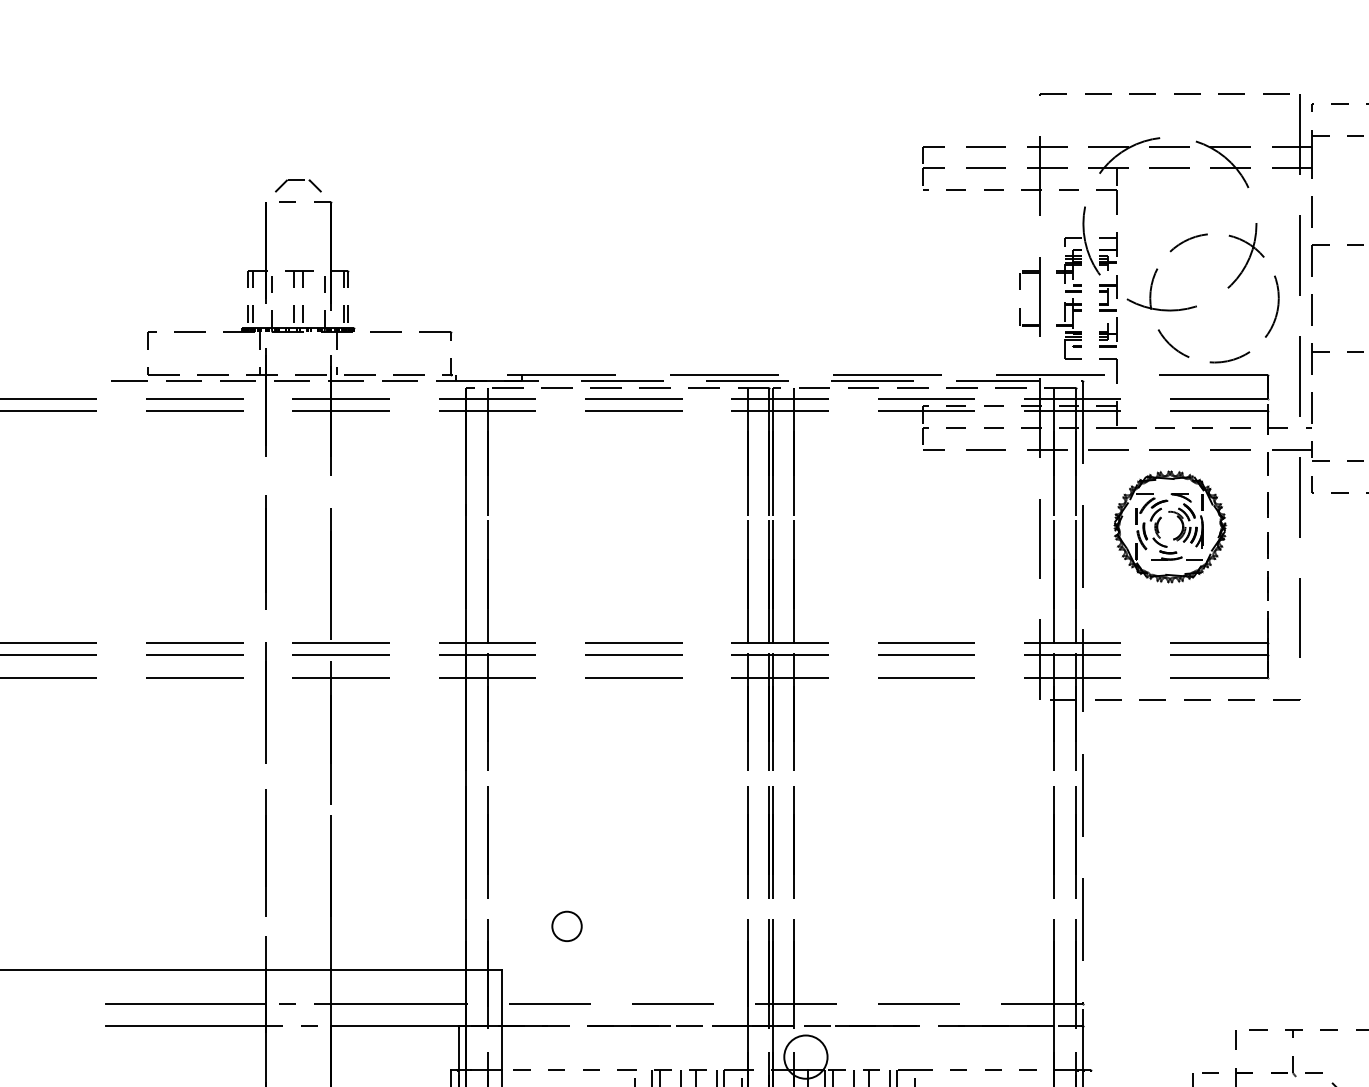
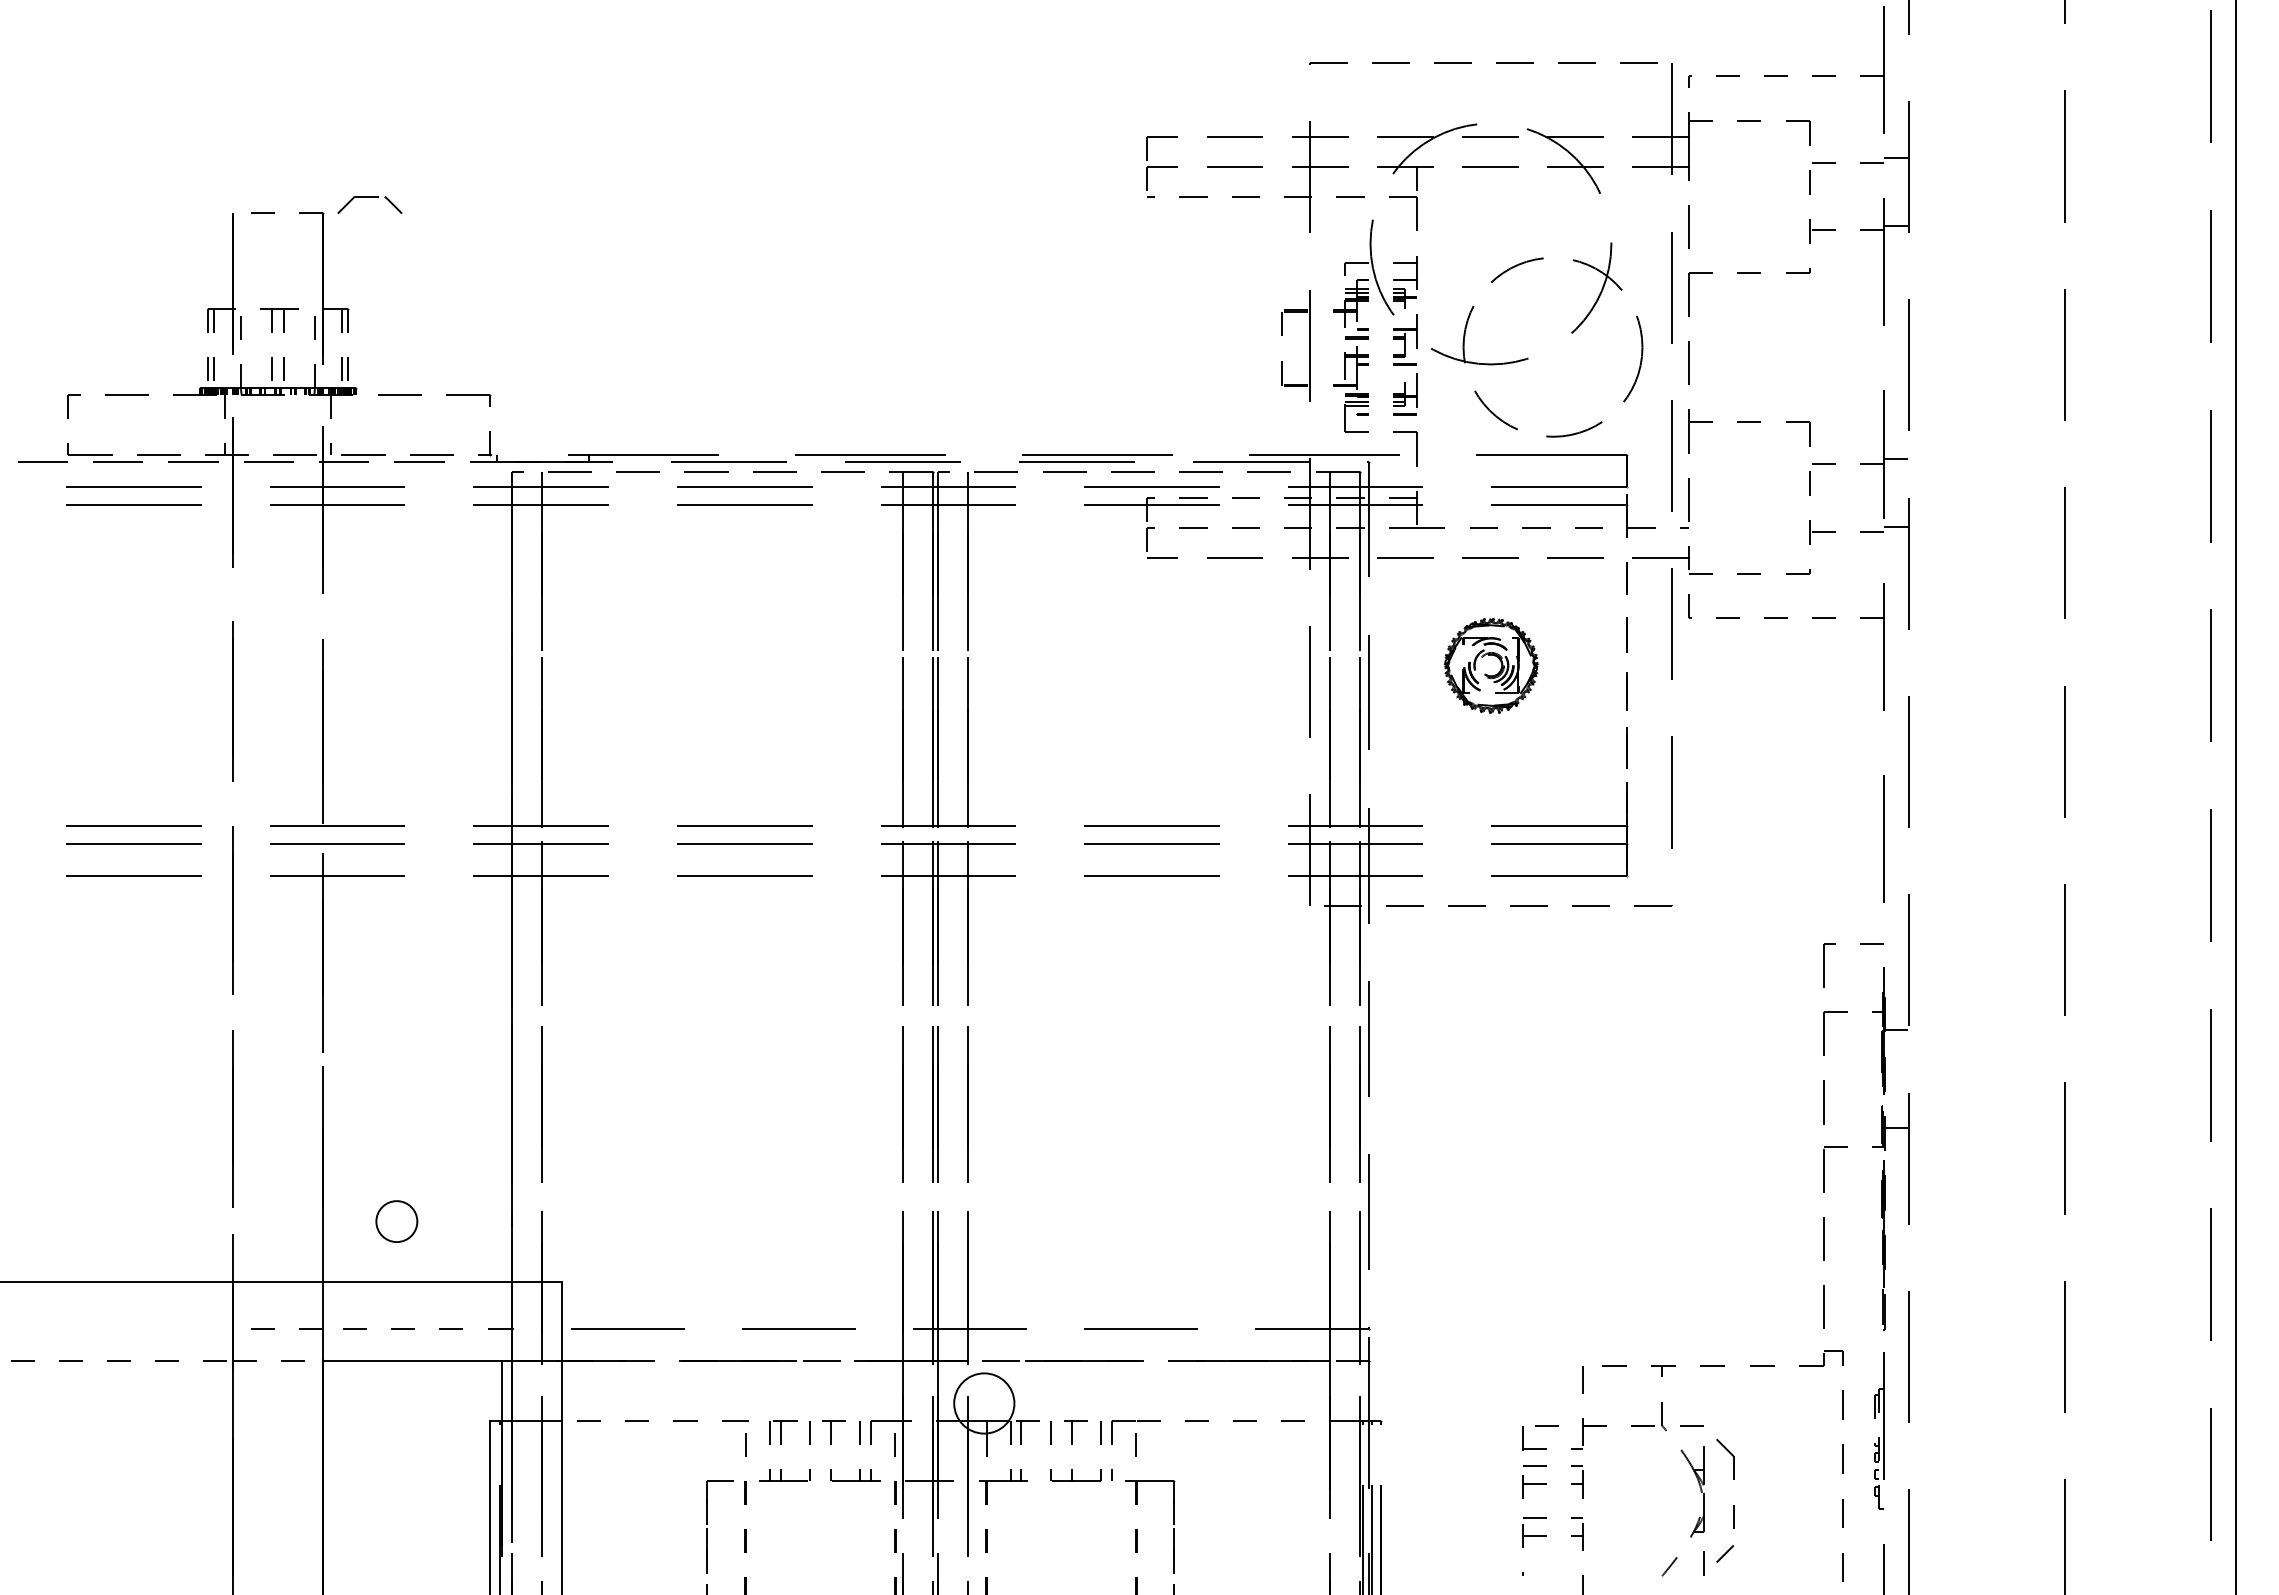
part: (298, 180) -> (369, 197), moved
part: (1170, 526) -> (1491, 665), size x0.6
circle: (566, 926) -> (396, 1221), moved
line: (185, 1003) -> (121, 1329), removed
line: (397, 1003) -> (416, 1329), solid -> dashed
line: (186, 1026) -> (122, 1360), solid -> dashed

